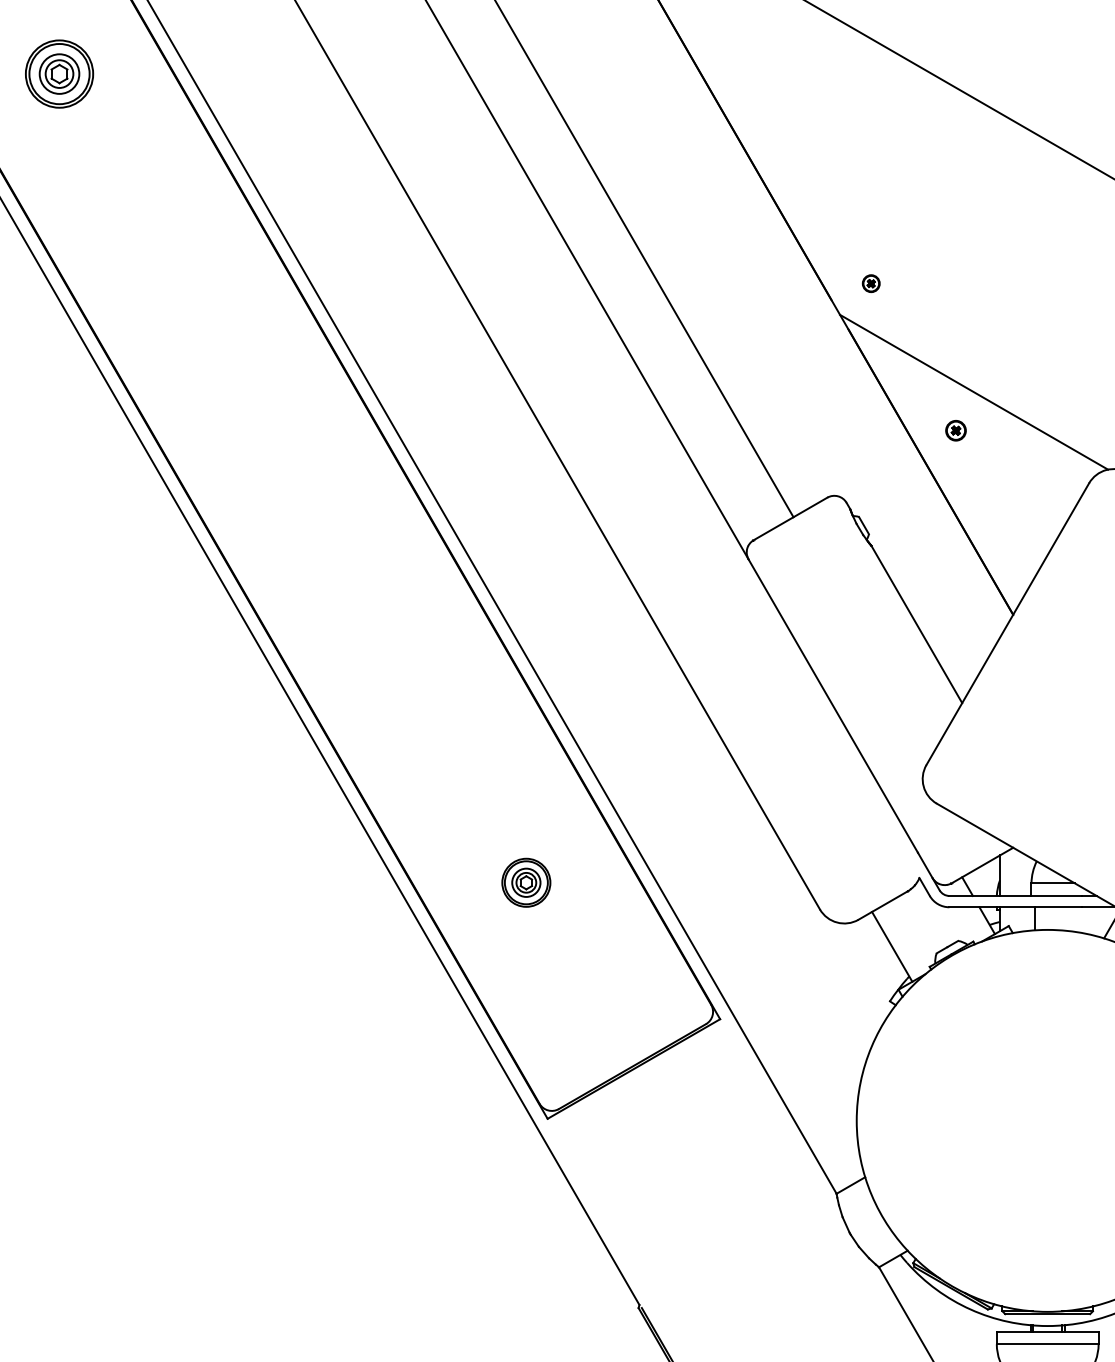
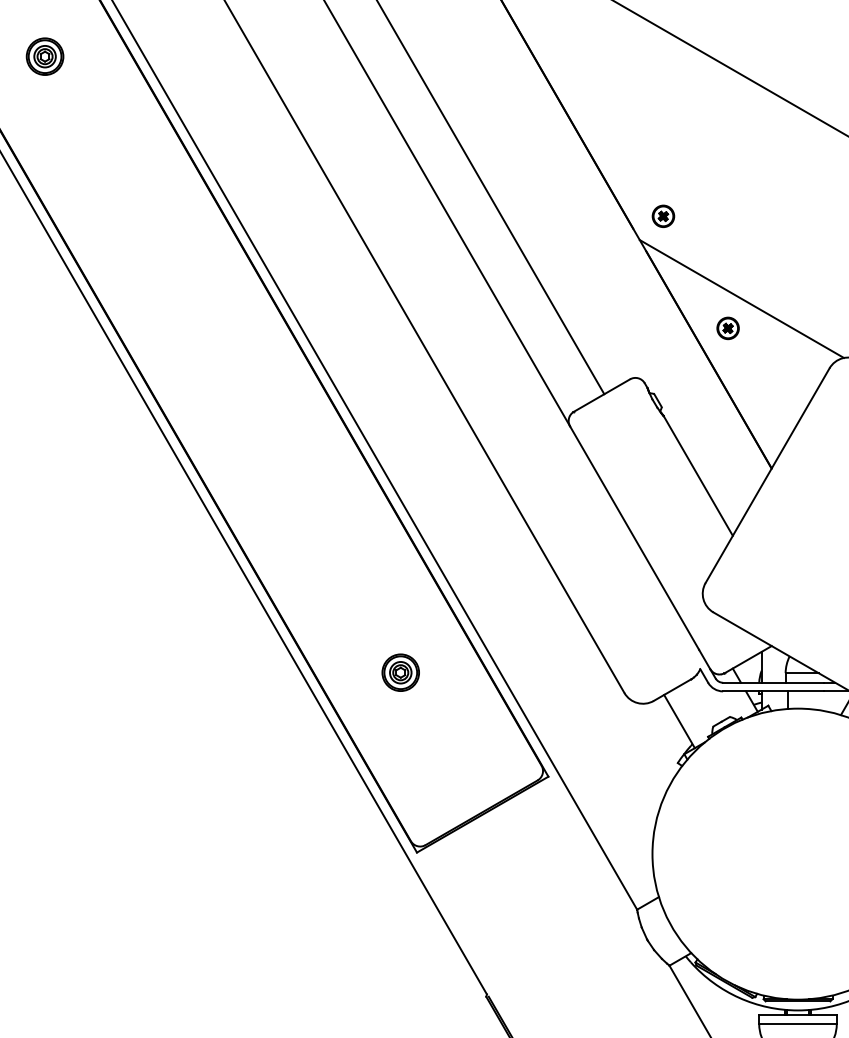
part: (59, 74) -> (45, 56), size x0.71
part: (871, 283) -> (663, 216), size x1.67
part: (955, 430) -> (727, 328), size x1.43

